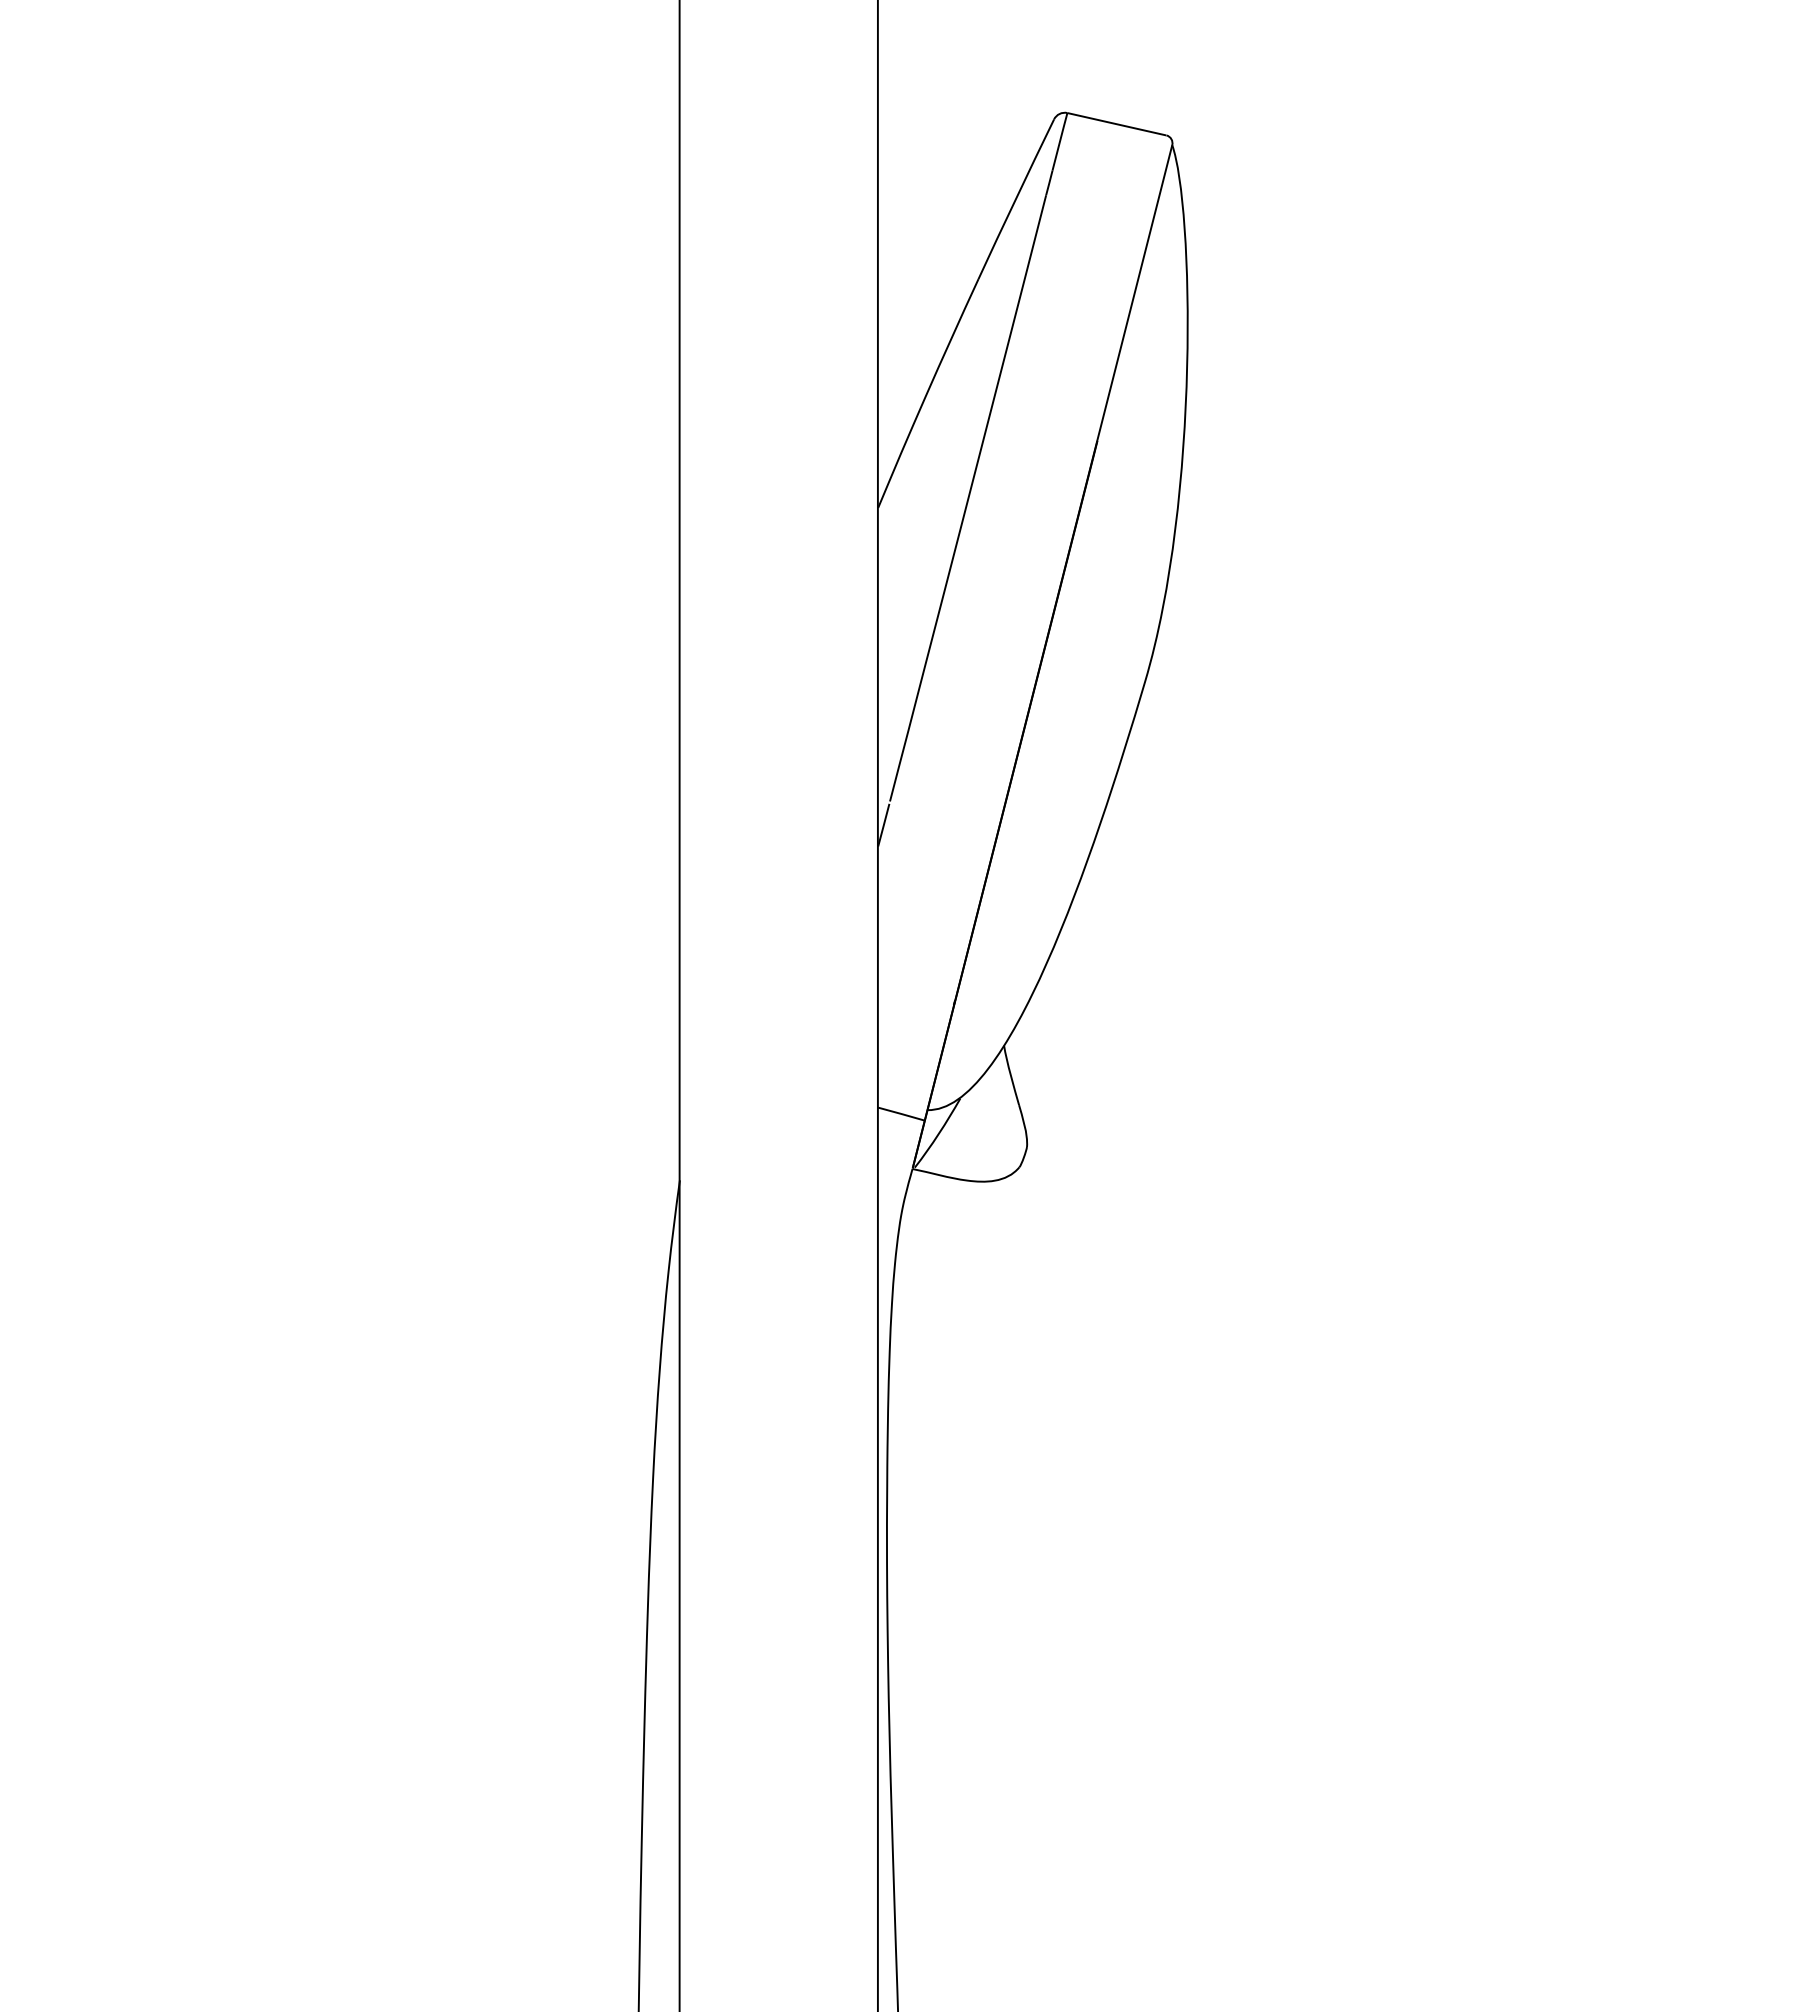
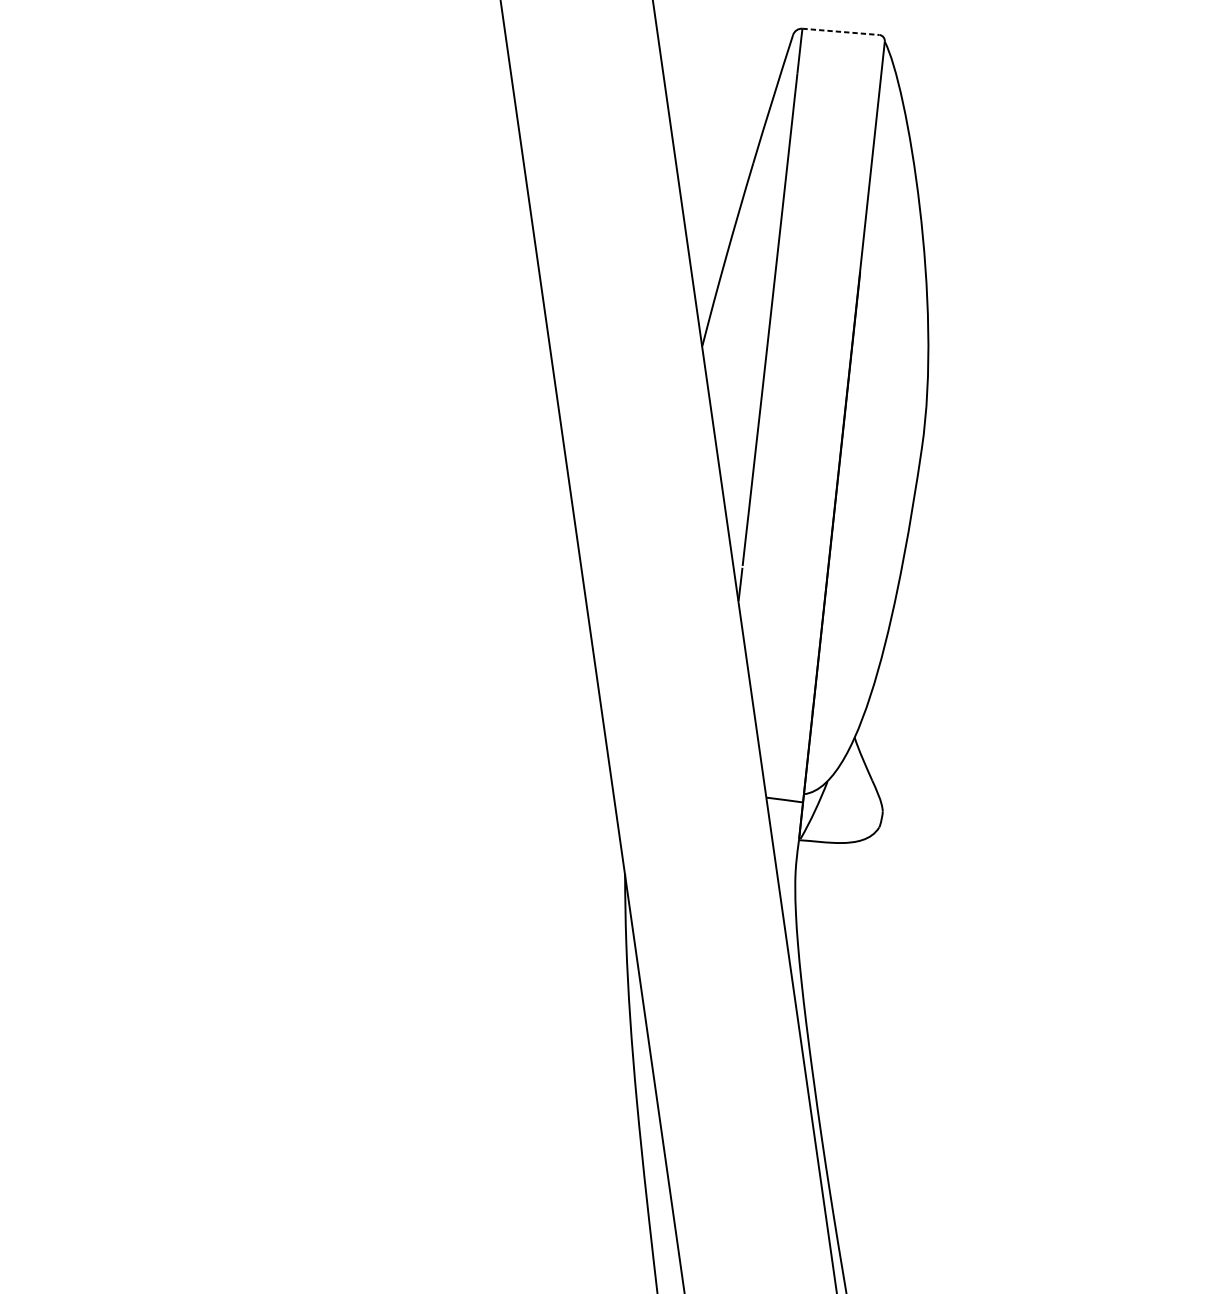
line: (1116, 124) -> (840, 32), solid -> dashed

